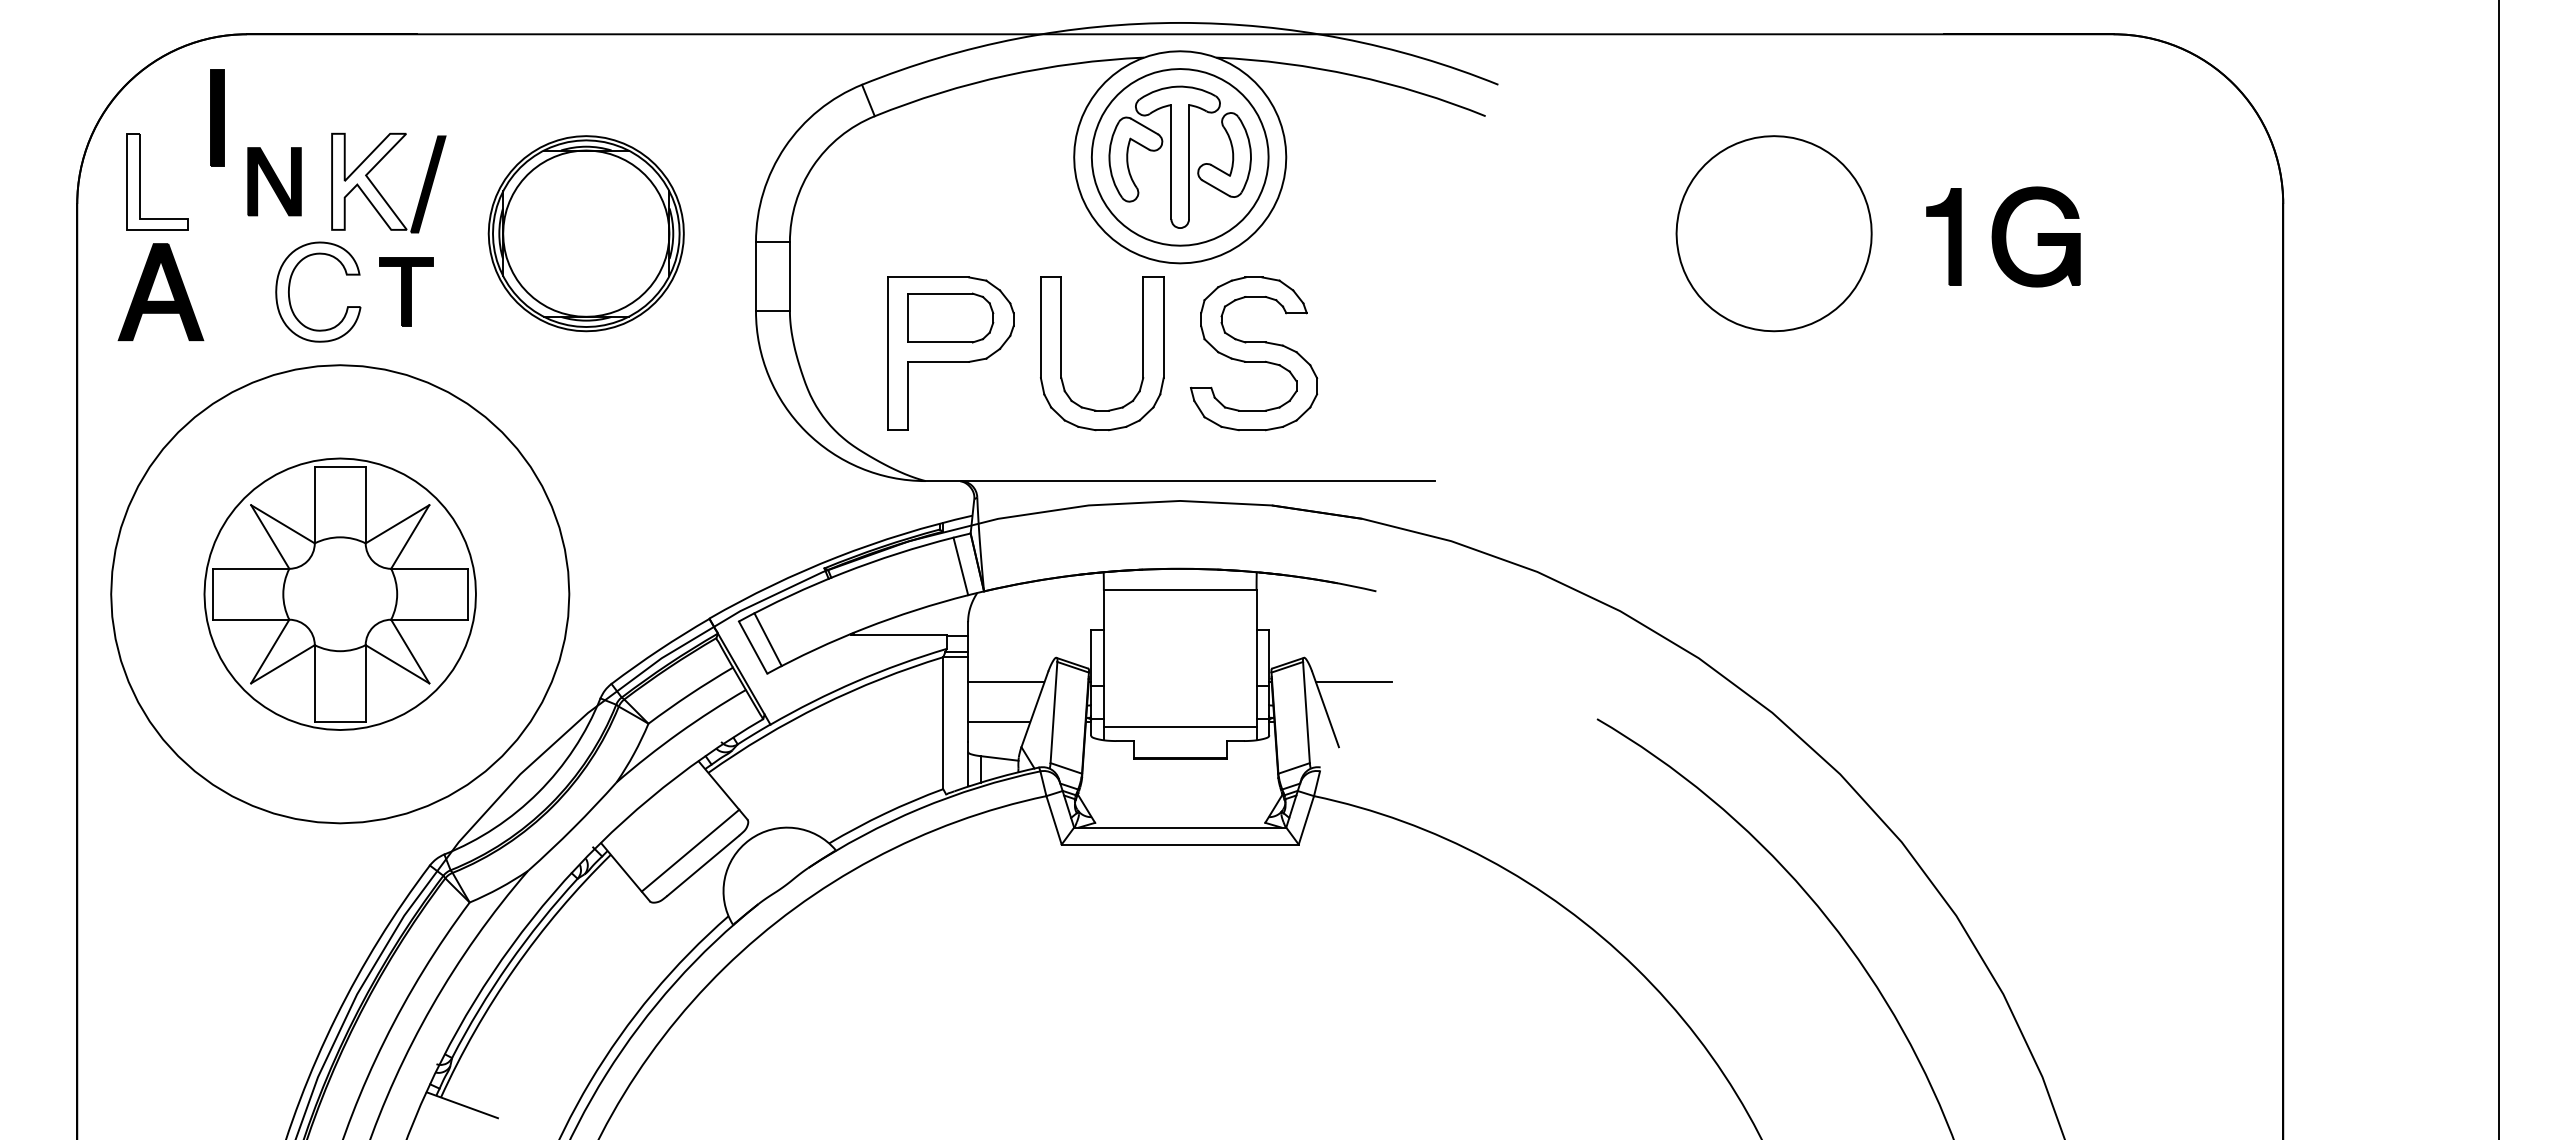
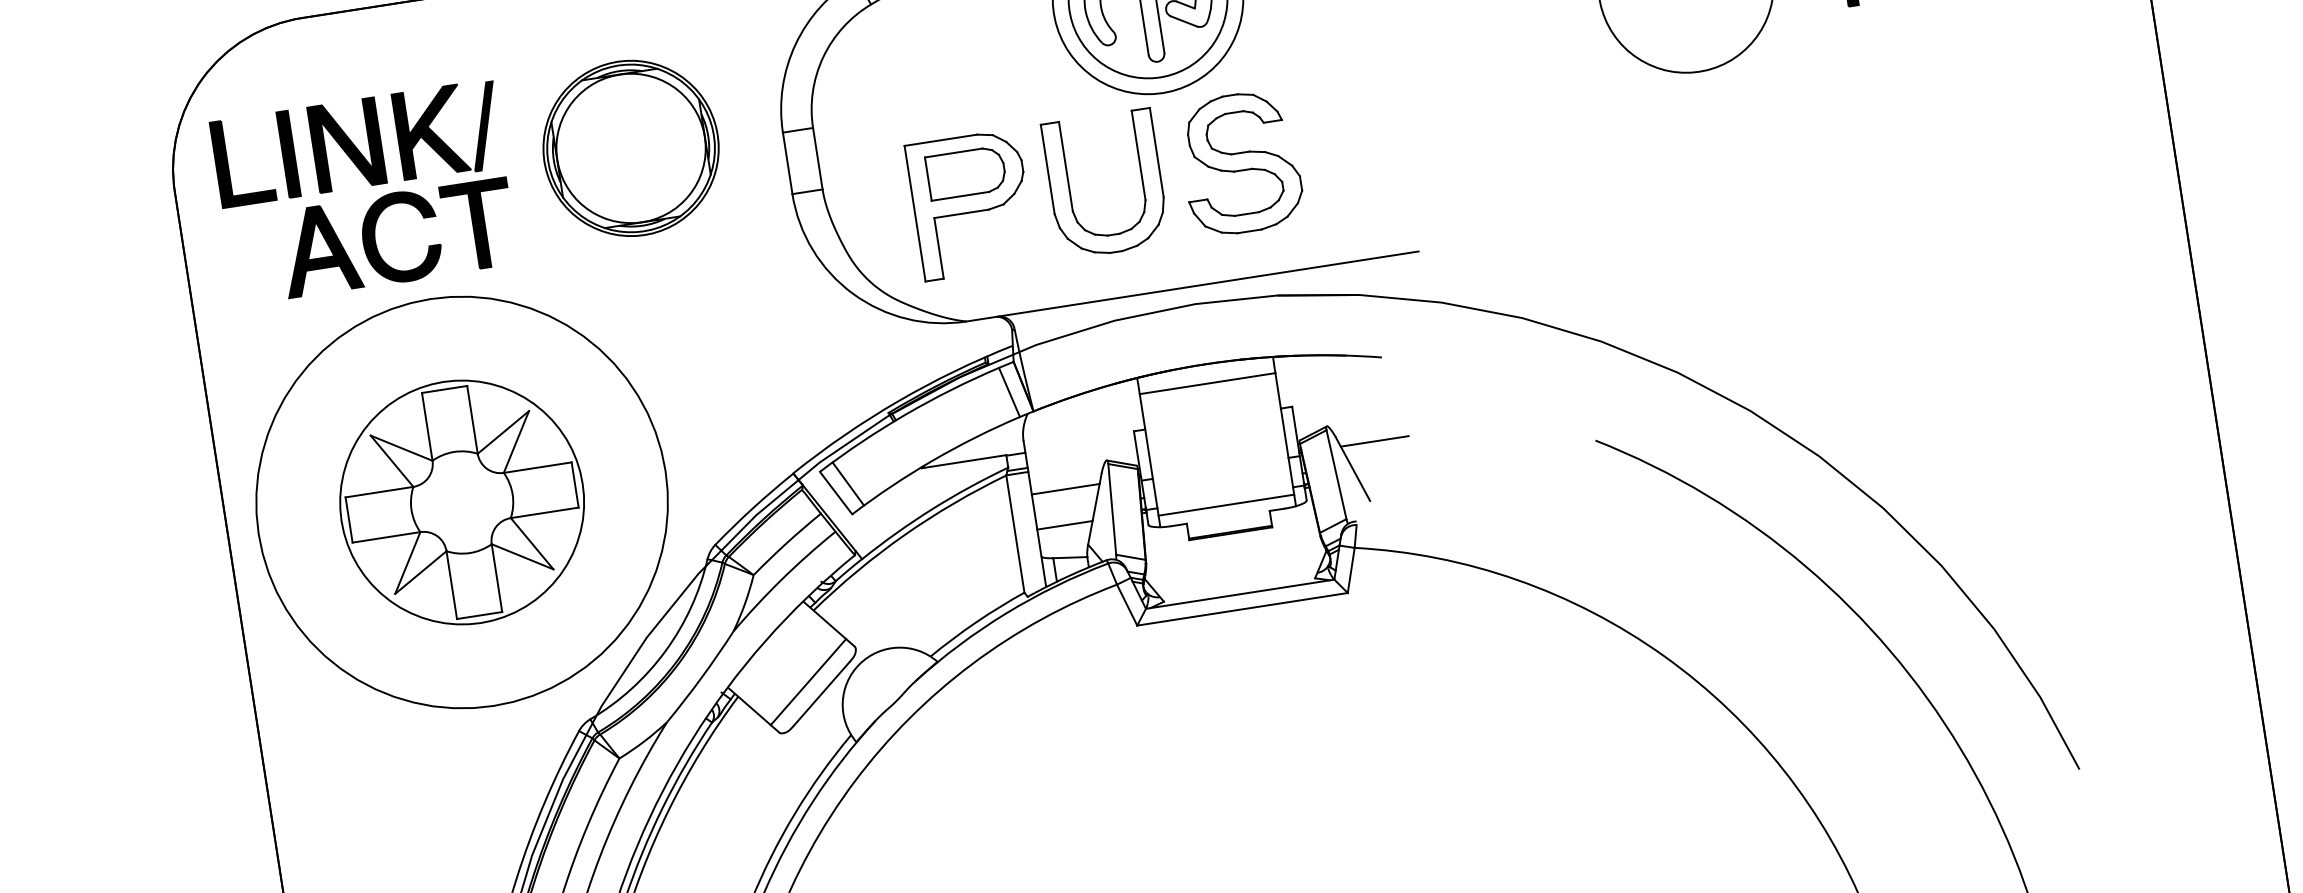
part: (217, 117) -> (288, 154), moved
fill: (157, 181) -> (243, 161), added
part: (274, 181) -> (346, 144), size x1.43
fill: (369, 181) -> (431, 131), added
fill: (318, 291) -> (401, 236), added
part: (406, 291) -> (479, 224), size x1.43
part: (160, 292) -> (319, 250), moved

